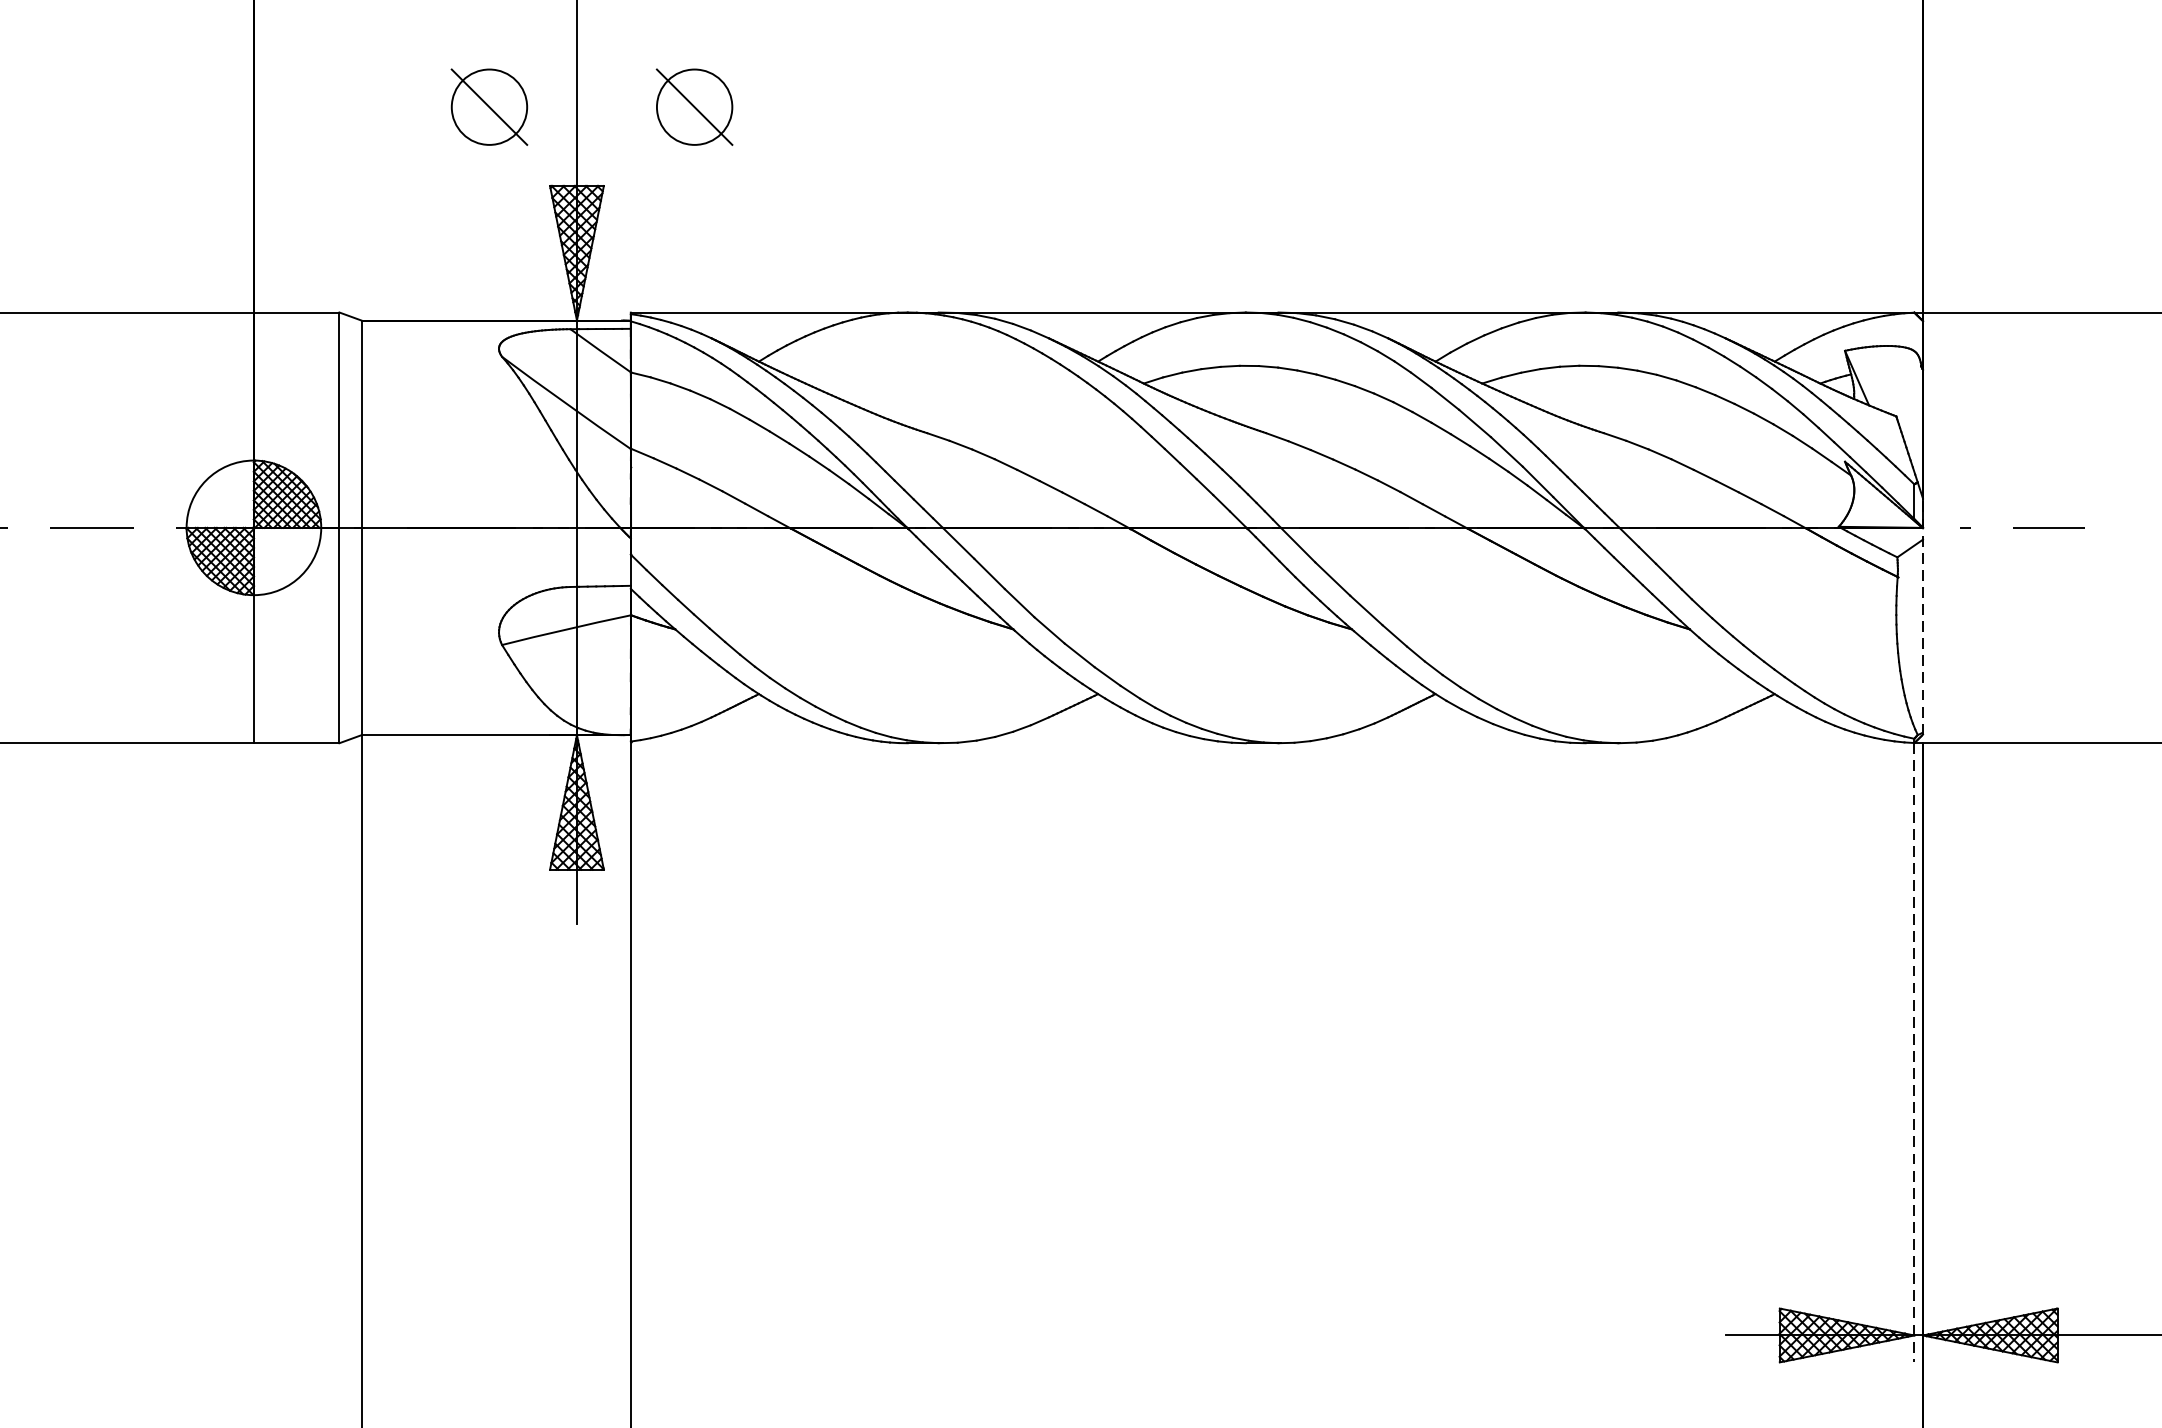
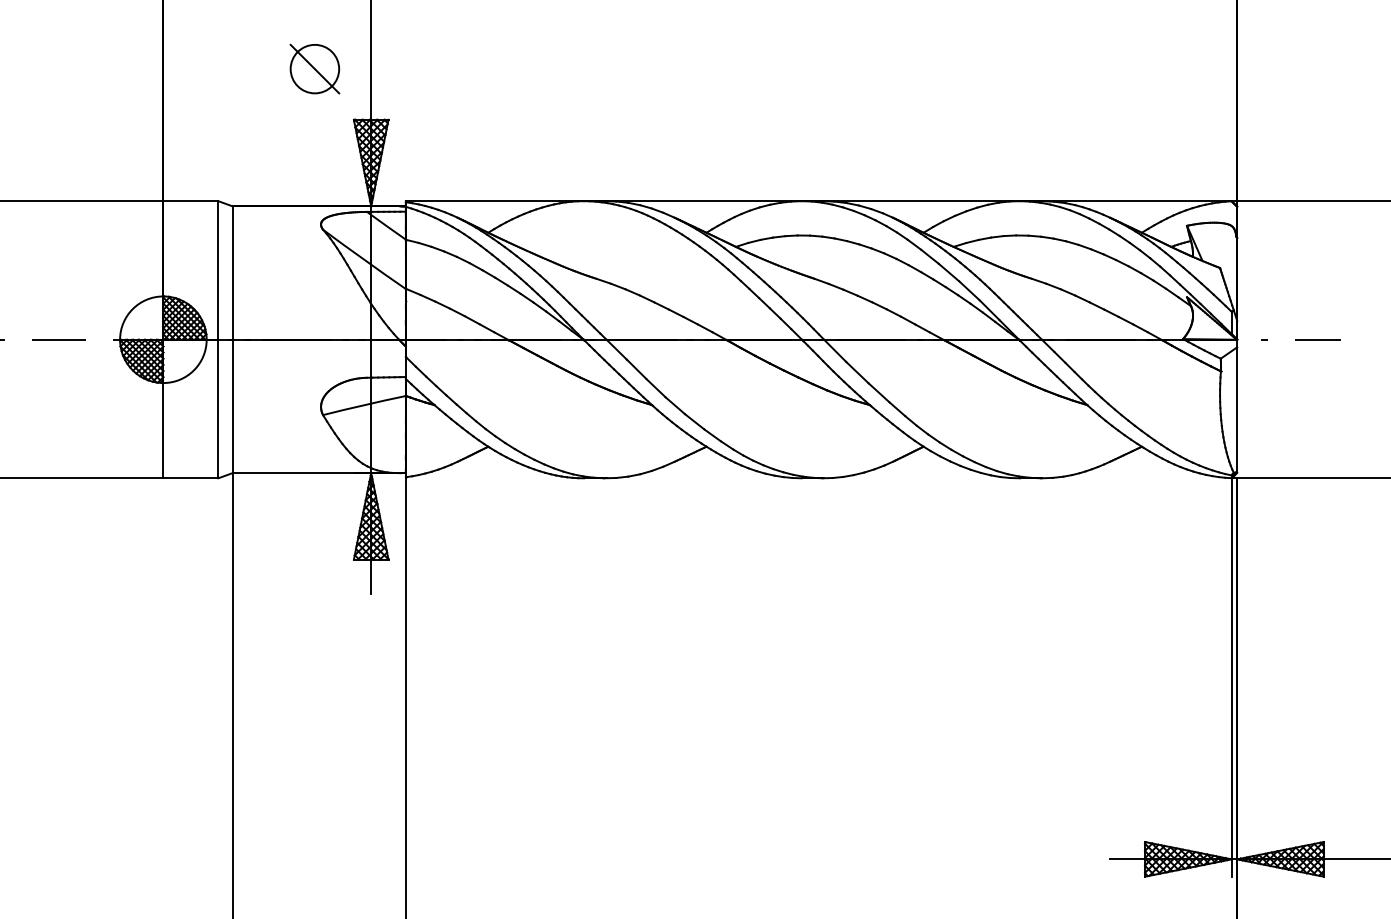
part: (693, 106) -> (446, 68), removed
line: (1923, 616) -> (1237, 396), dashed -> solid
line: (1914, 1052) -> (1231, 677), dashed -> solid

